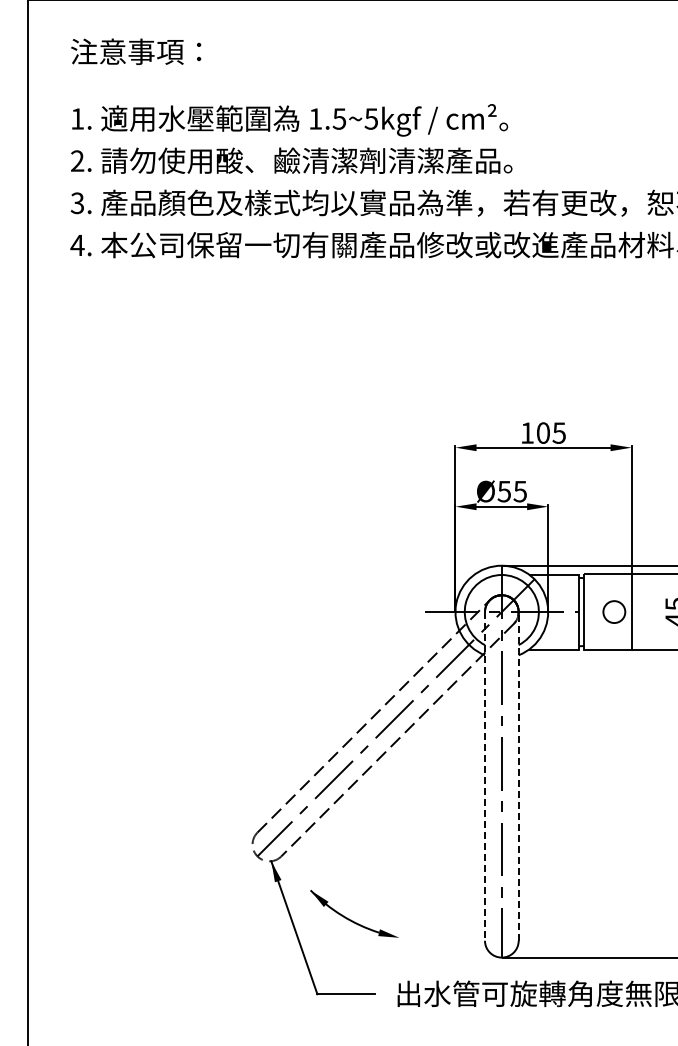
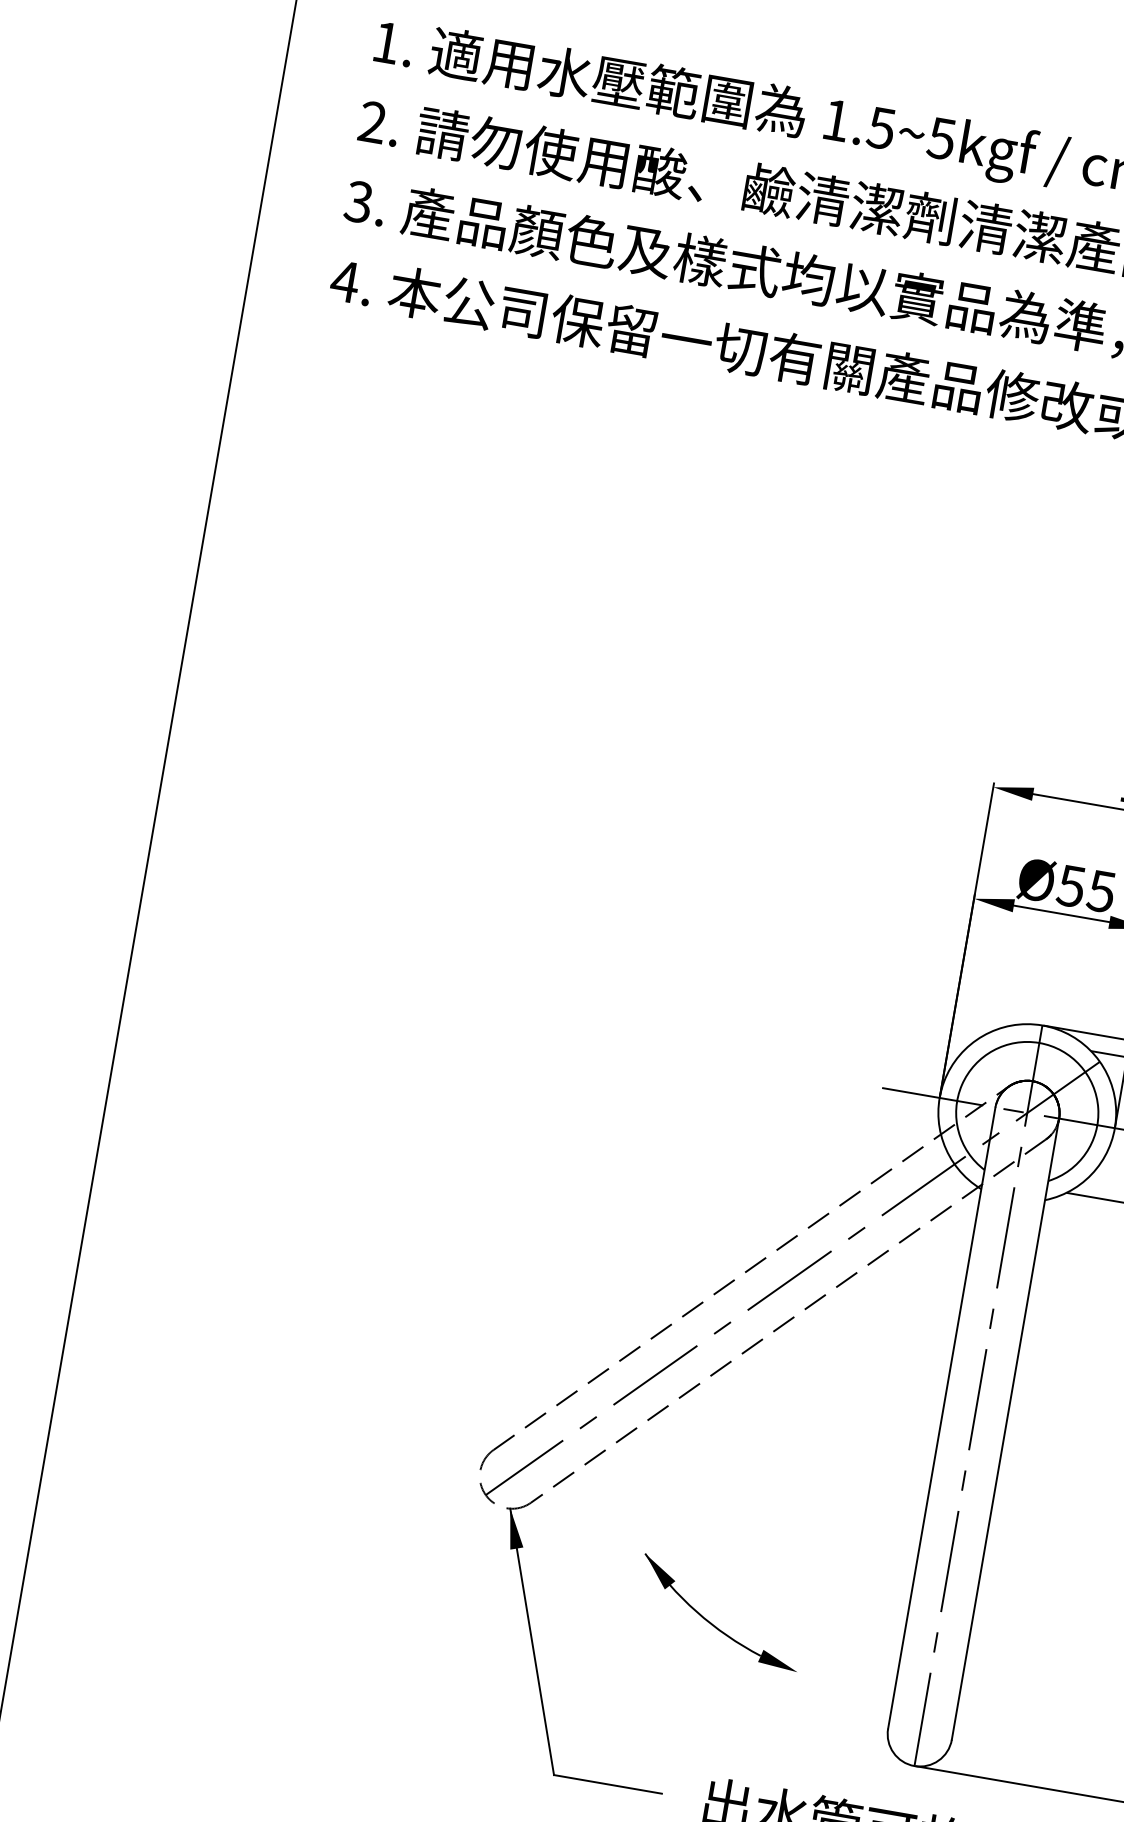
line: (518, 775) -> (1005, 1427), dashed -> solid
line: (484, 776) -> (940, 1418), dashed -> solid
part: (351, 919) -> (712, 1622), moved

